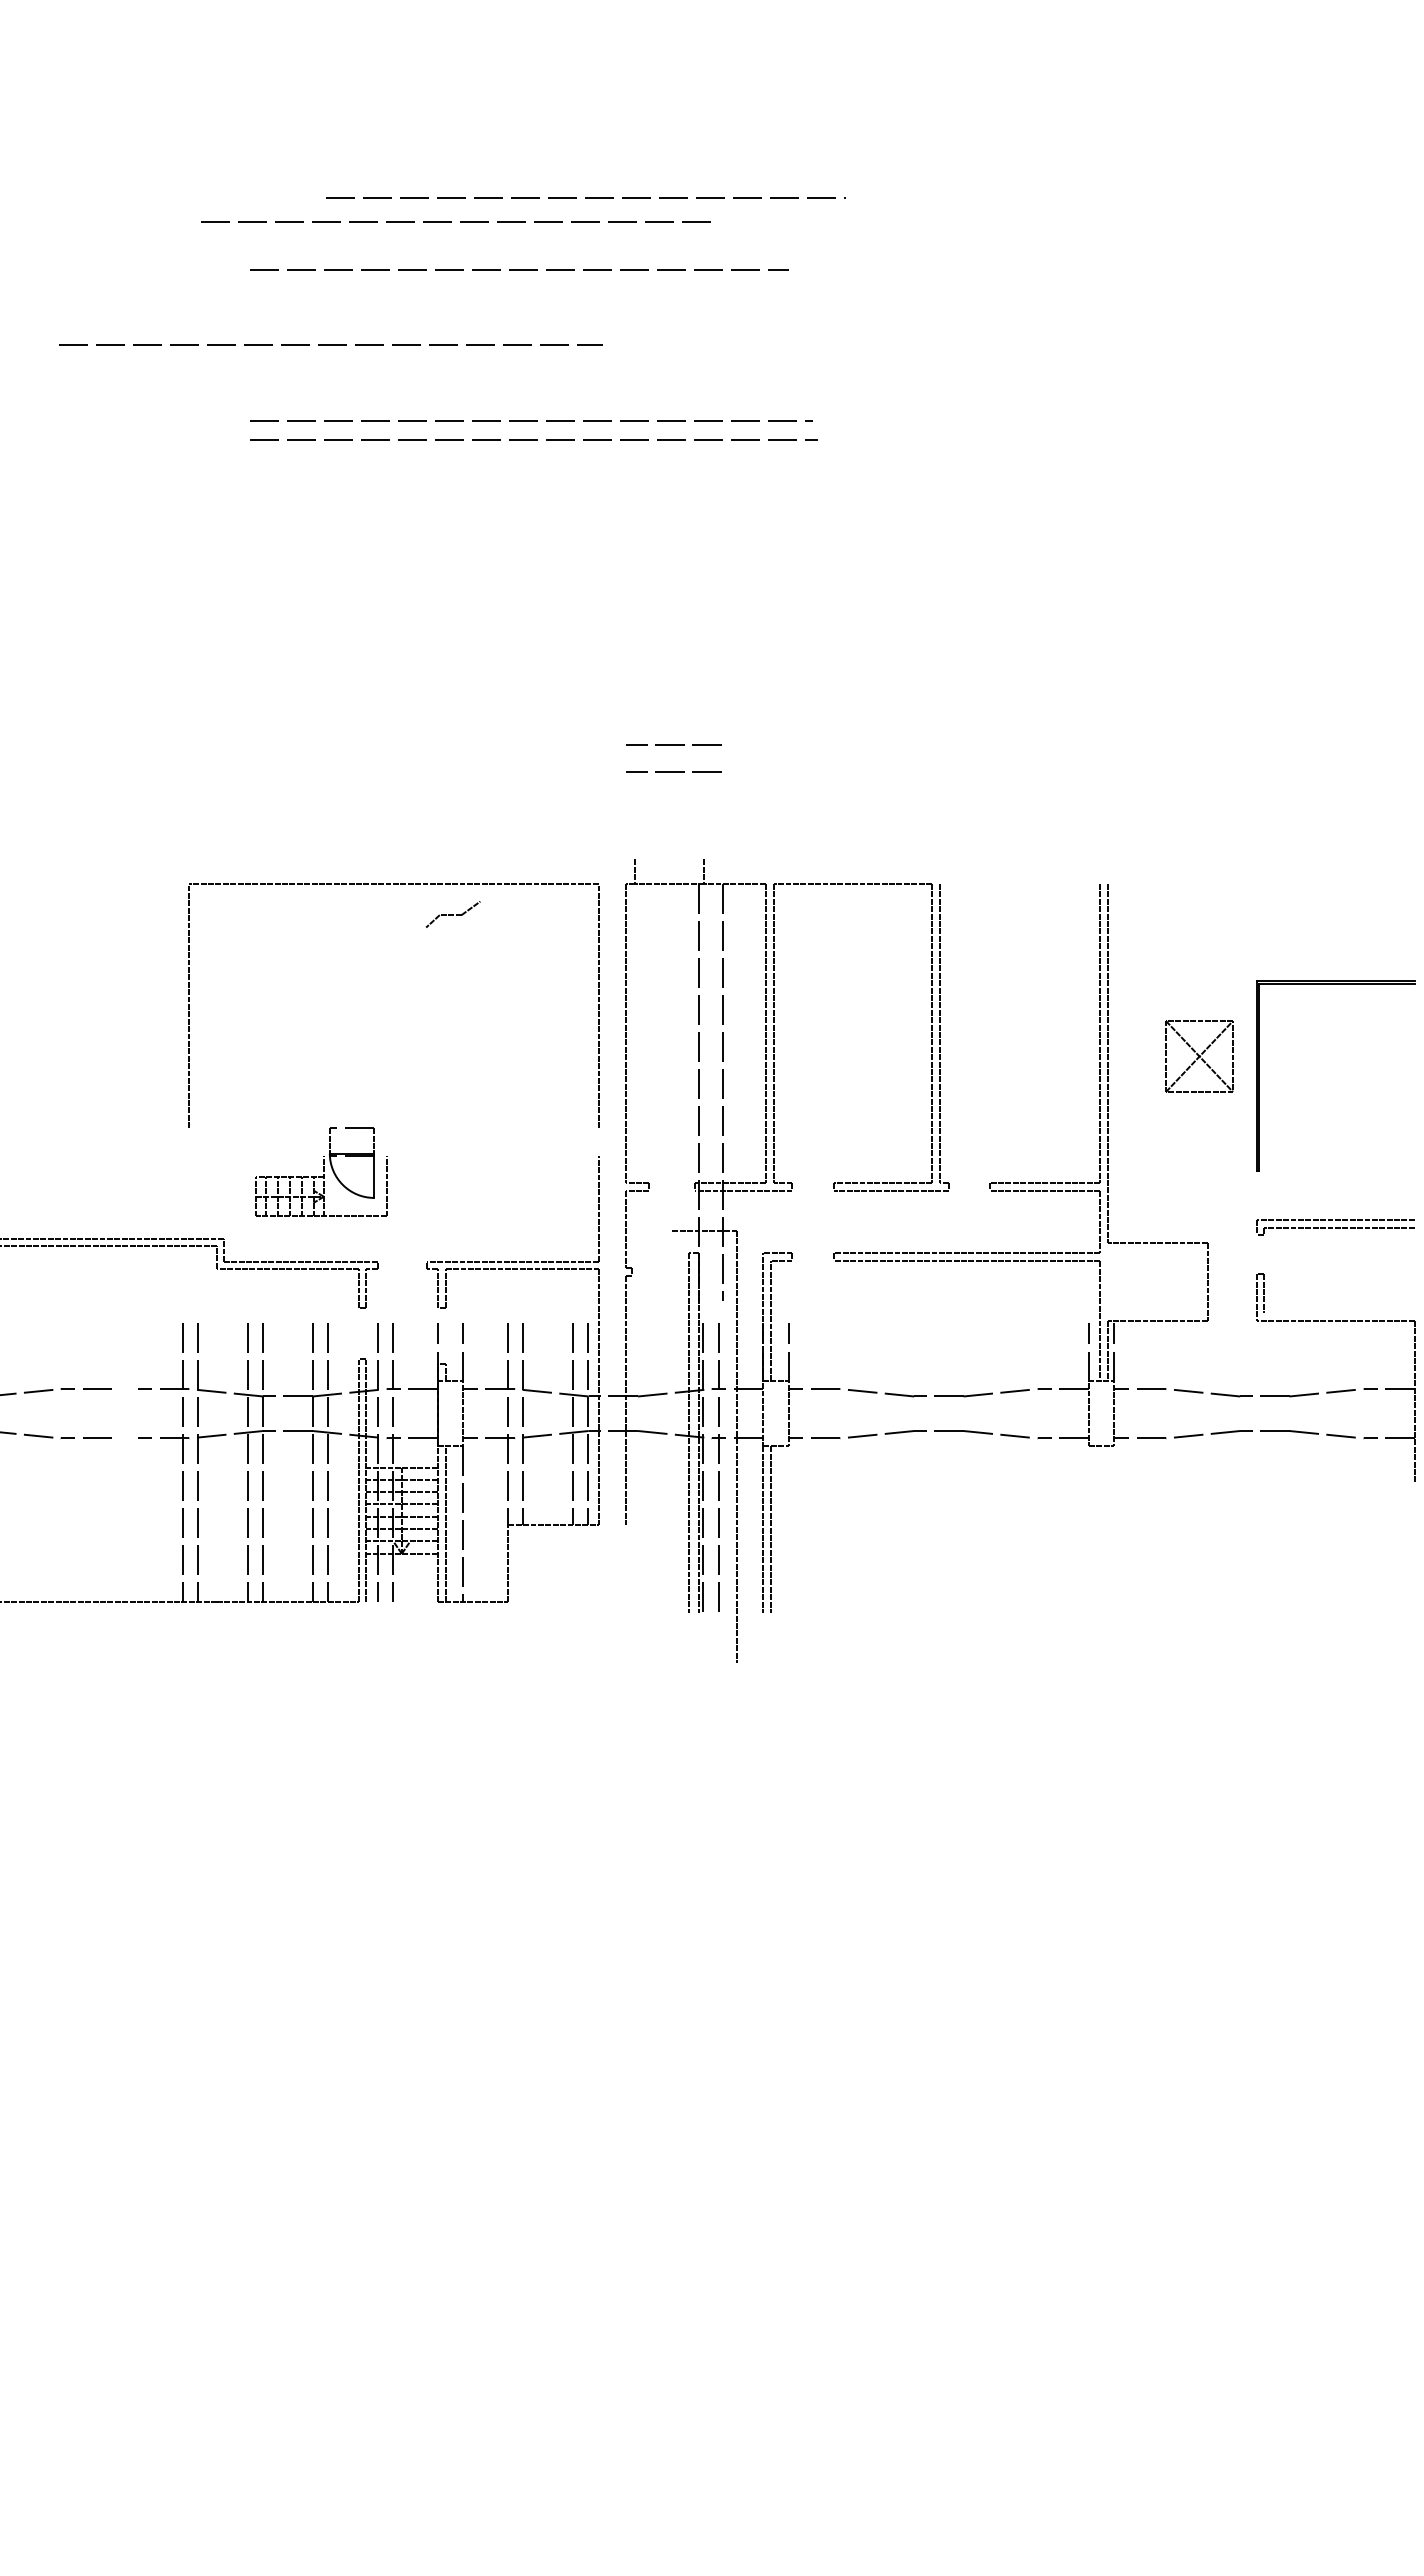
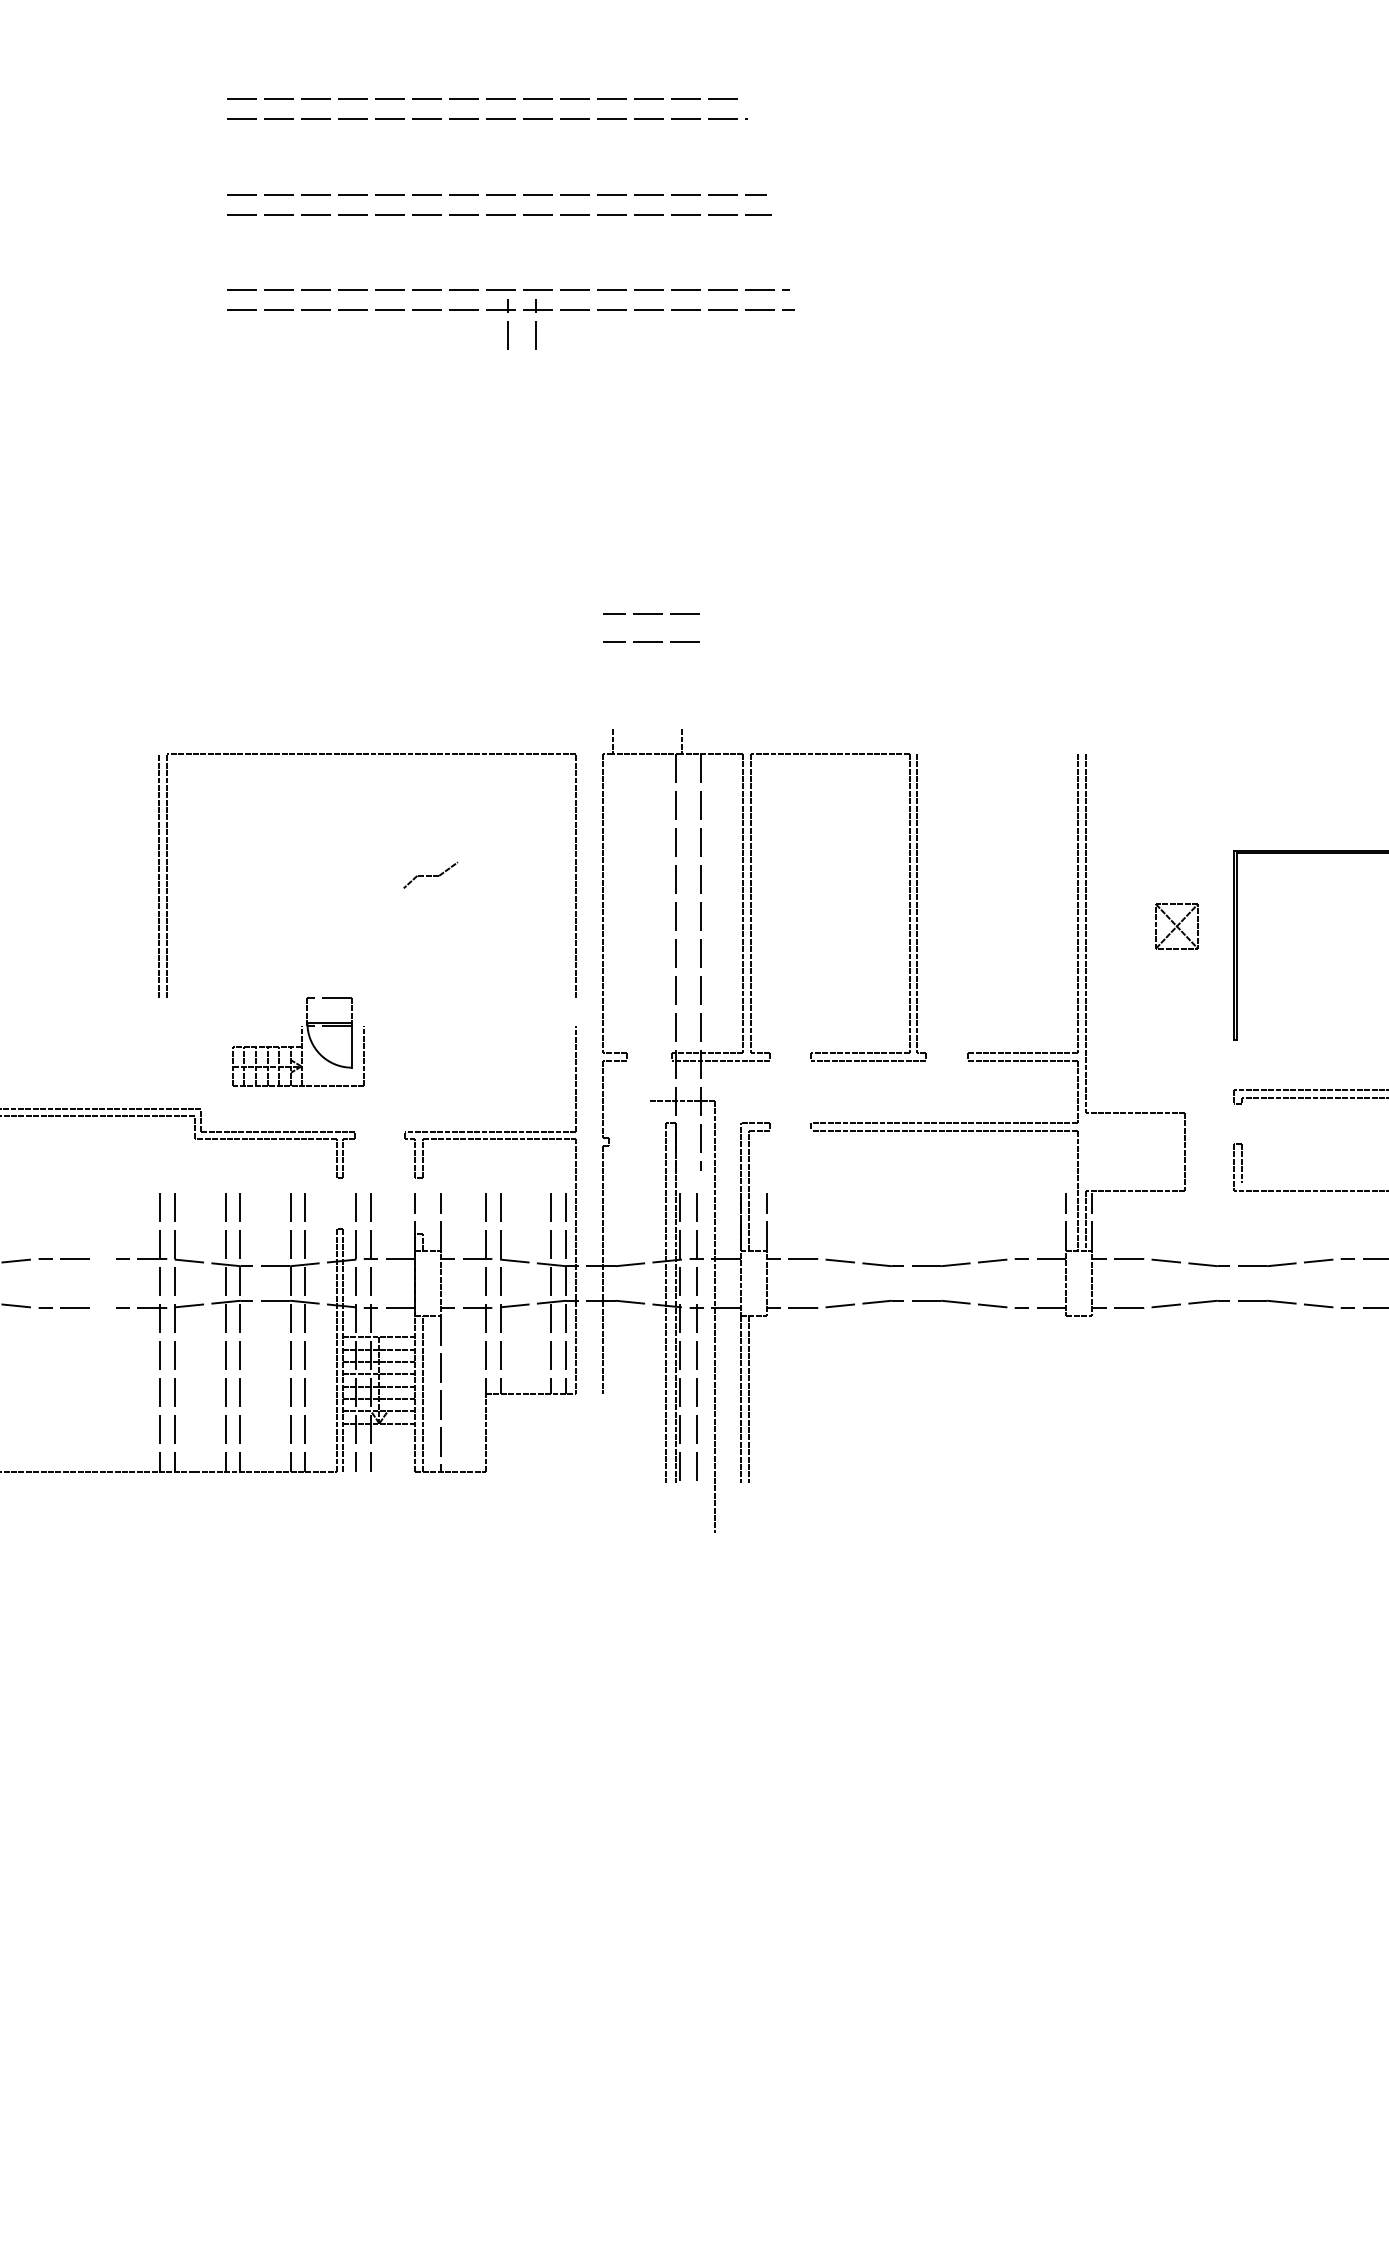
line: (585, 197) -> (487, 118), moved
line: (451, 221) -> (478, 99), moved
line: (519, 269) -> (497, 194), moved
line: (330, 344) -> (499, 214), moved
line: (530, 454) -> (508, 324), added
line: (557, 454) -> (535, 324), added
part: (452, 914) -> (430, 875), moved
line: (181, 1006) -> (159, 876), added
part: (1198, 1056) -> (1176, 926), size x0.62

